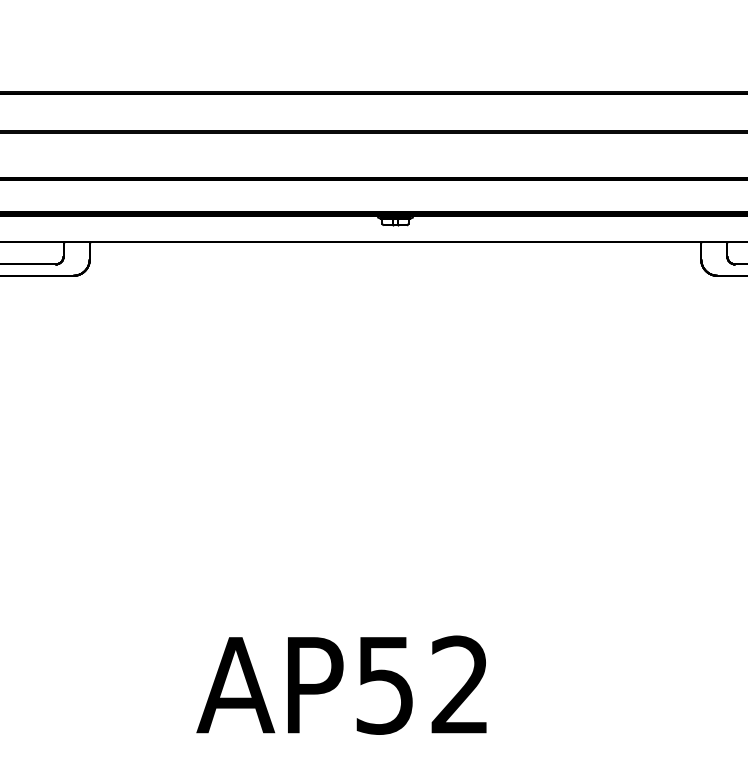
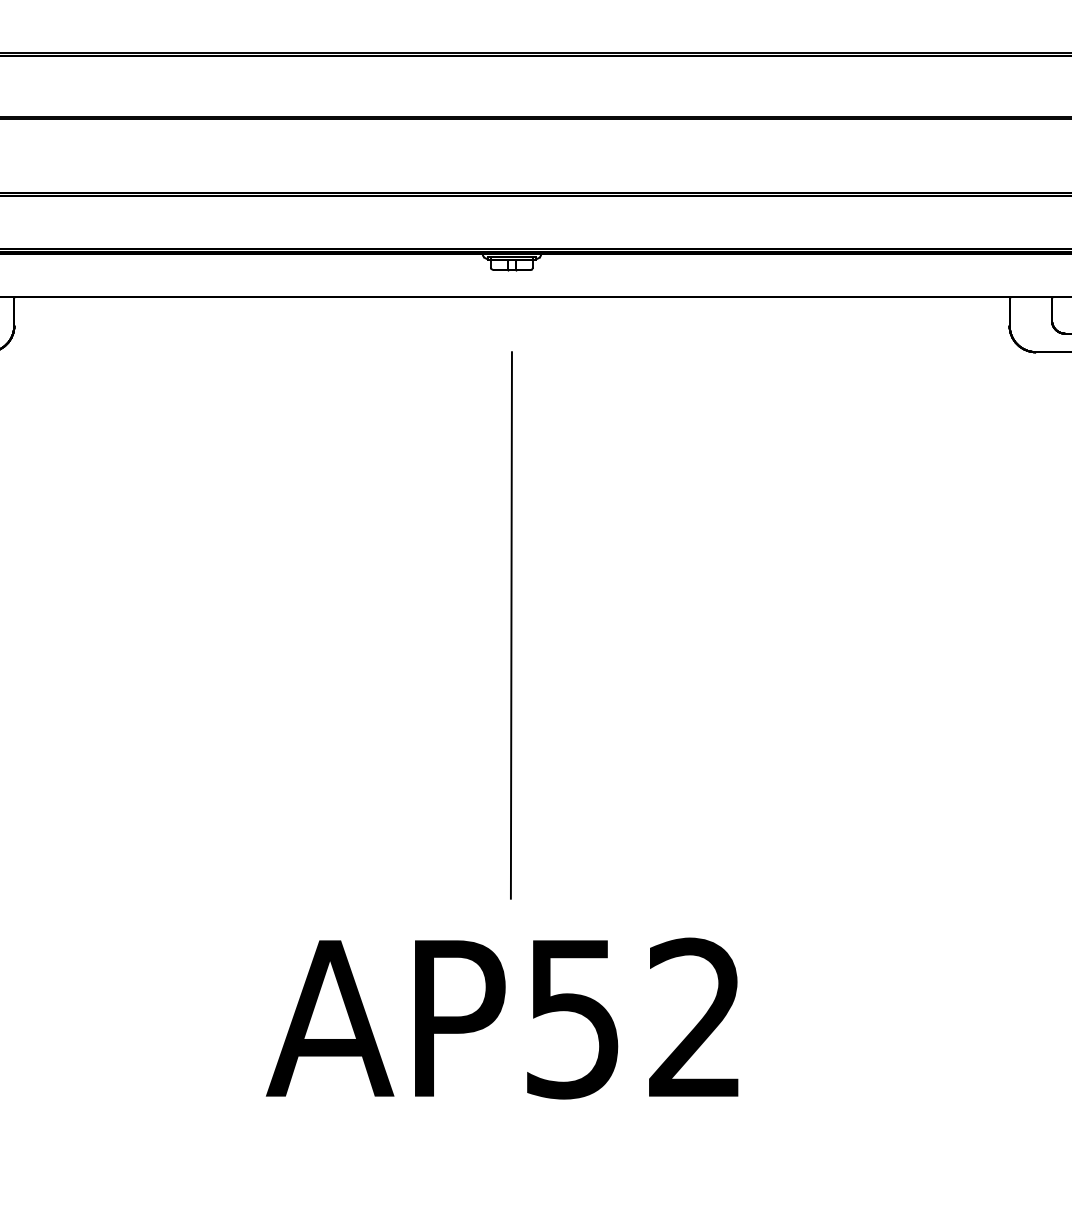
line: (394, 443) -> (510, 625), added
text: (341, 684) -> (502, 1017), moved

